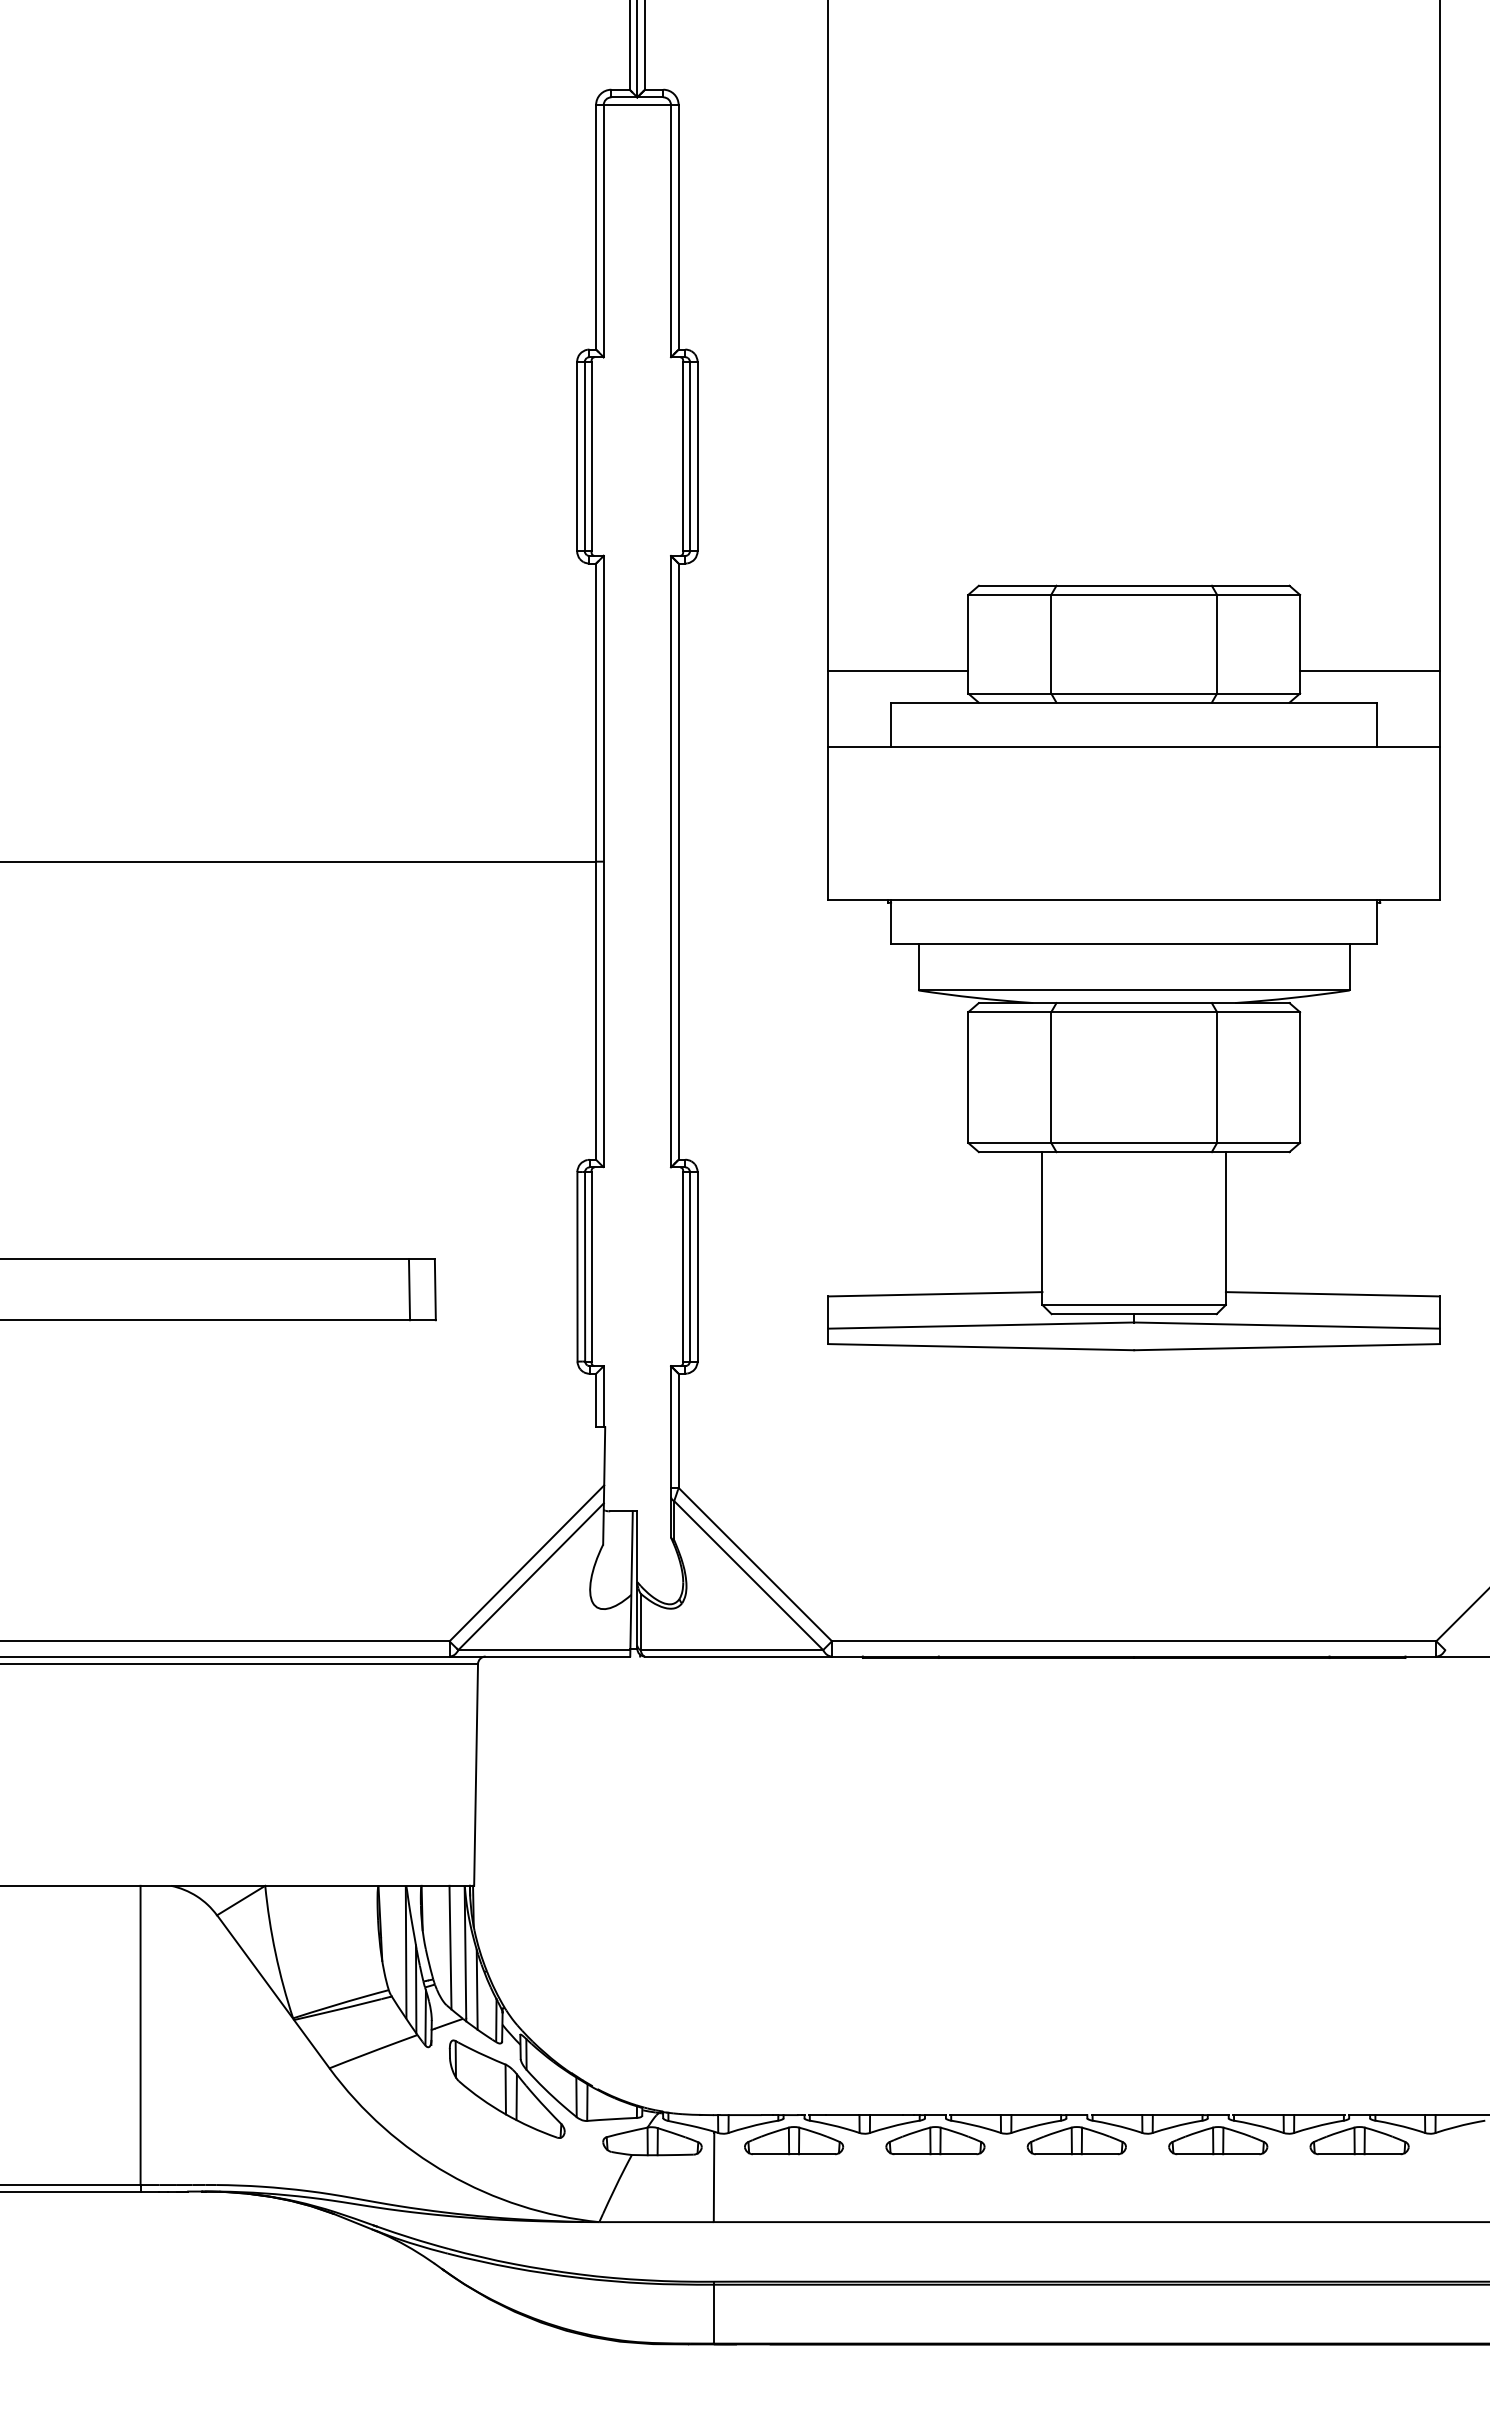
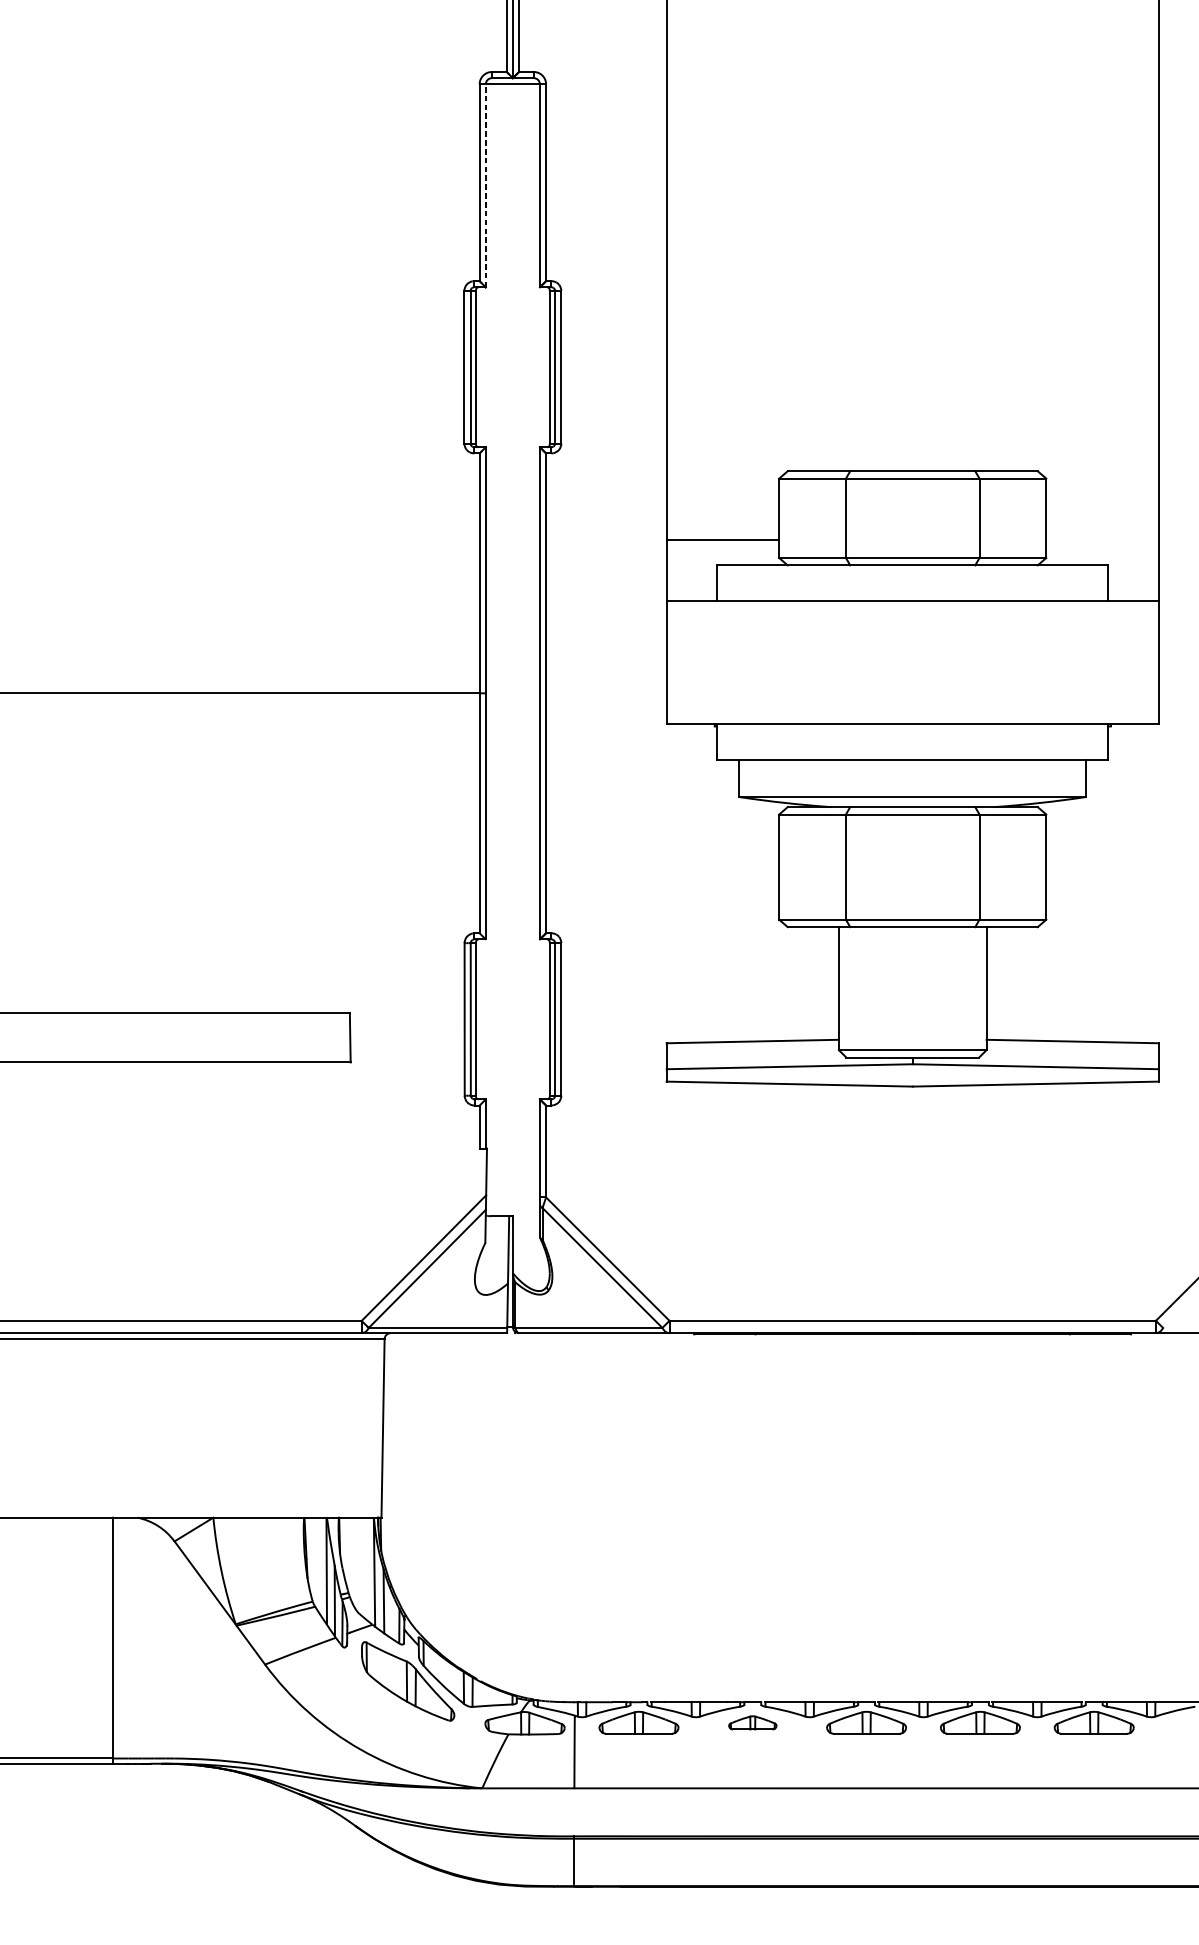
line: (603, 230) -> (485, 185), solid -> dashed
line: (1369, 670) -> (1102, 539), removed
line: (409, 1289) -> (329, 1037), removed
line: (450, 1947) -> (362, 1567), removed
part: (935, 2140) -> (752, 1722), size x0.6

